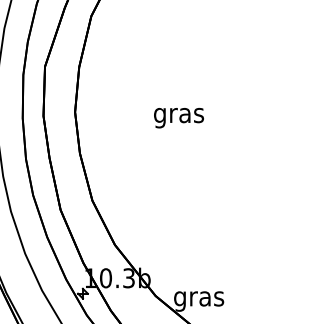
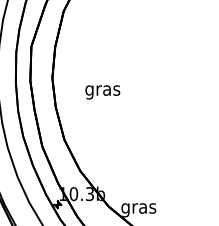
text: (178, 118) -> (102, 92), moved

